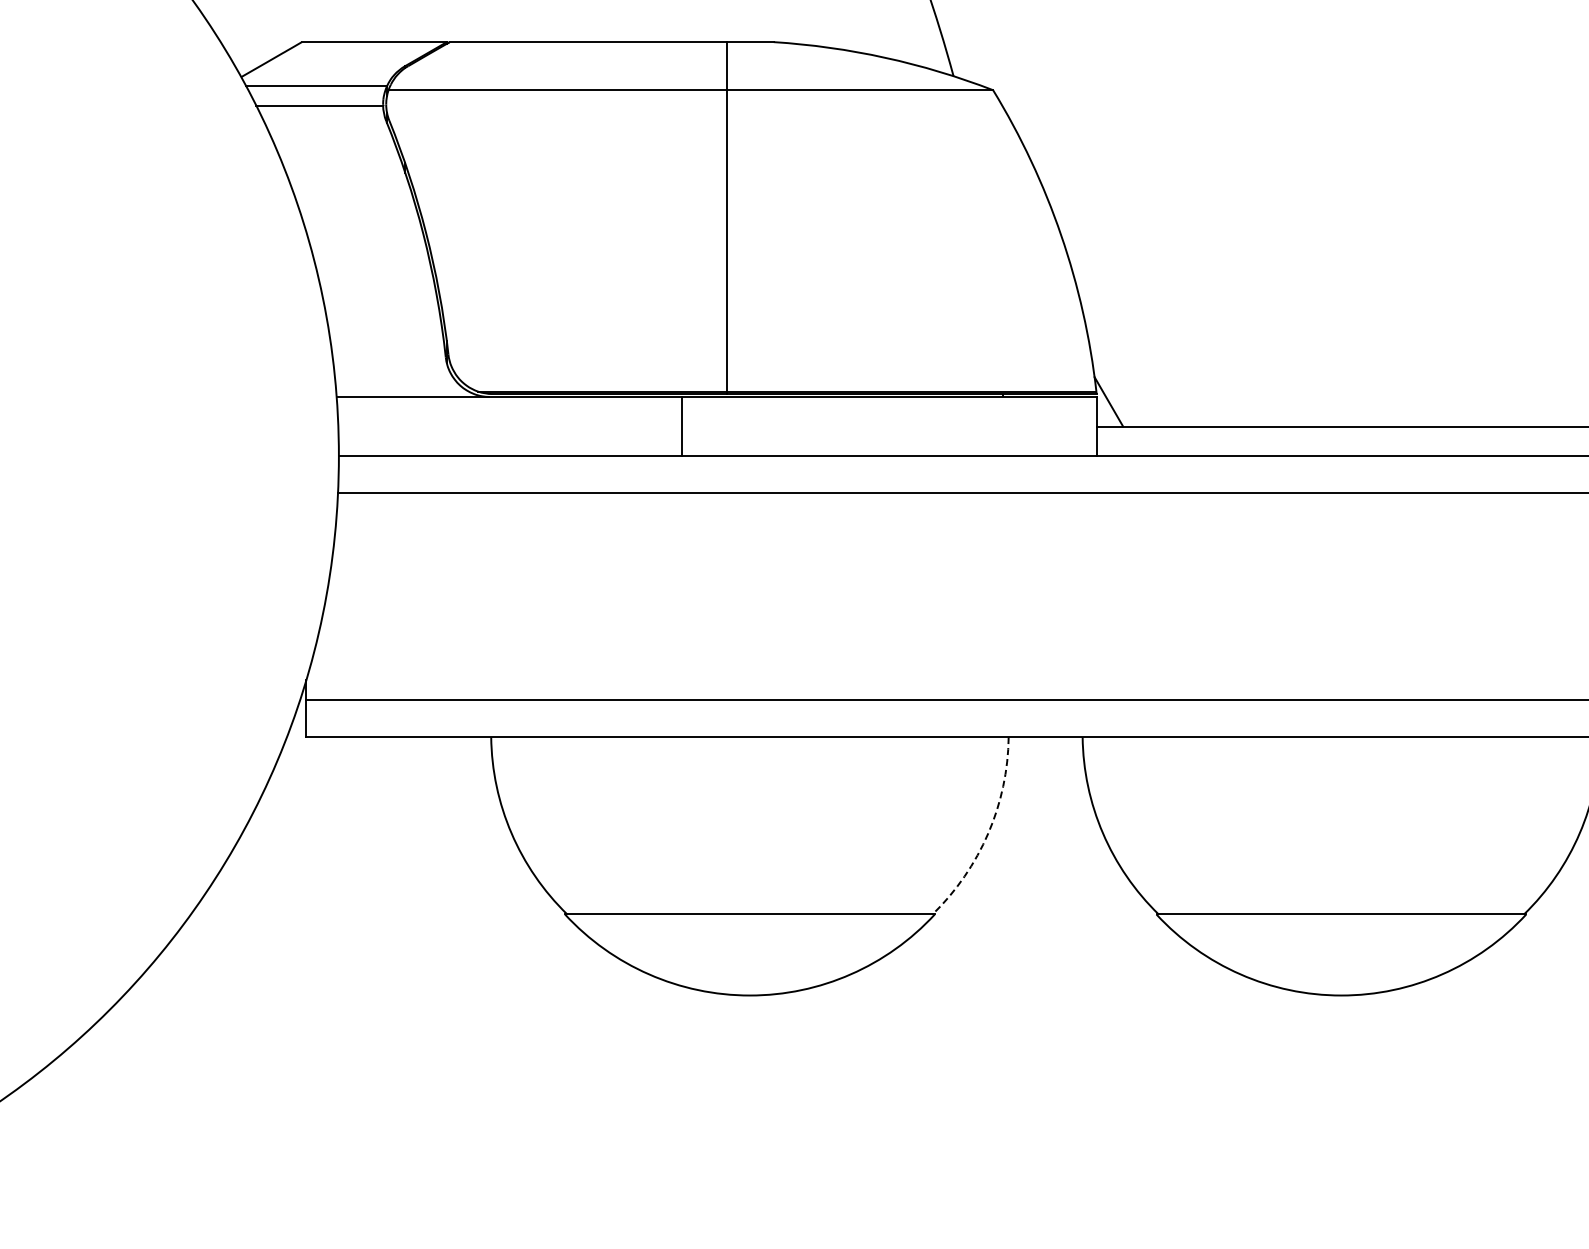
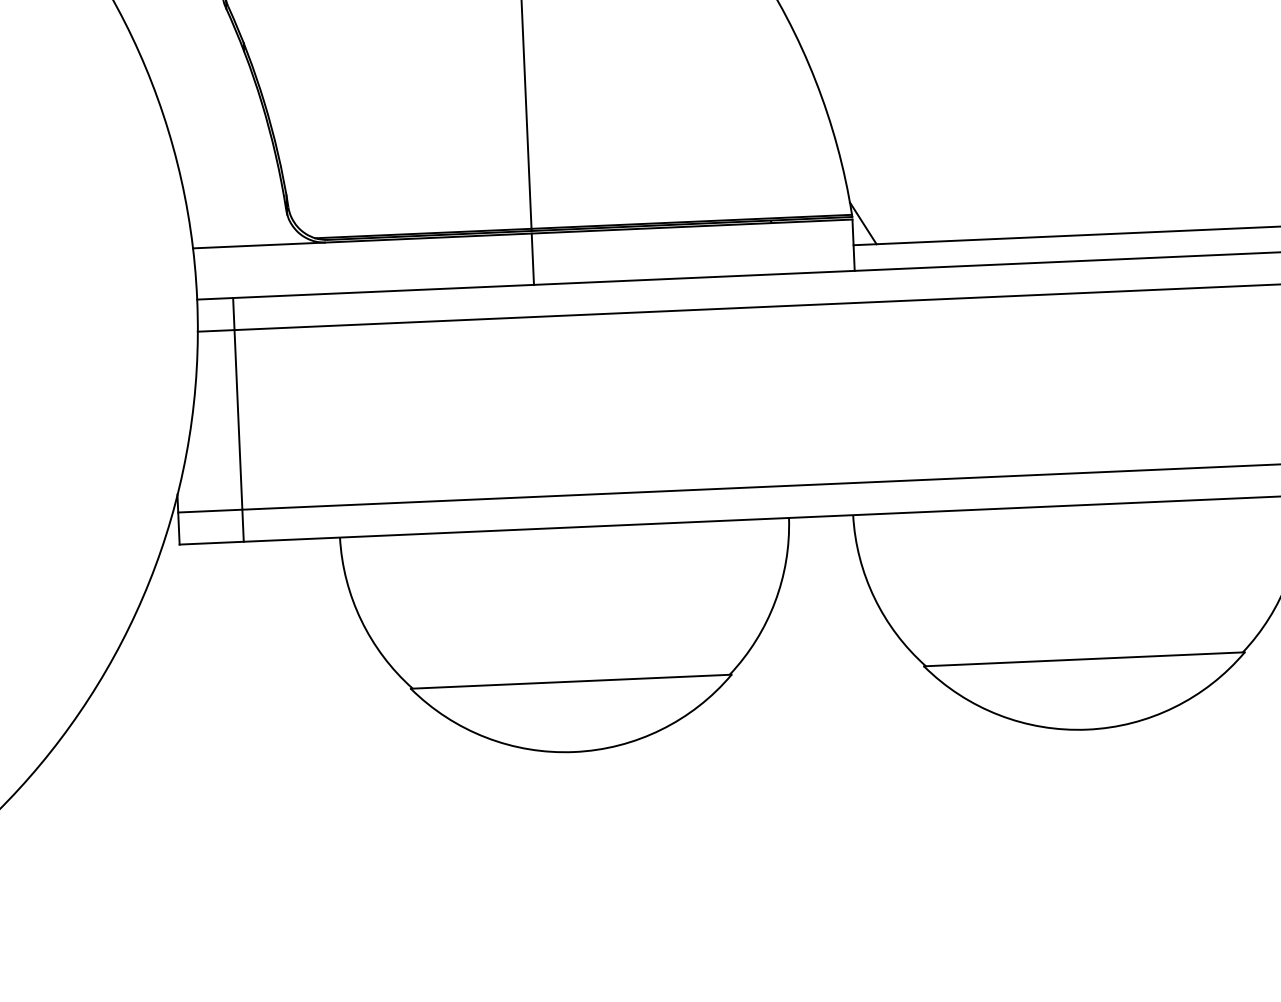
line: (682, 426) -> (533, 259), moved
line: (380, 596) -> (238, 419), added
arc: (988, 833) -> (775, 602), dashed -> solid

